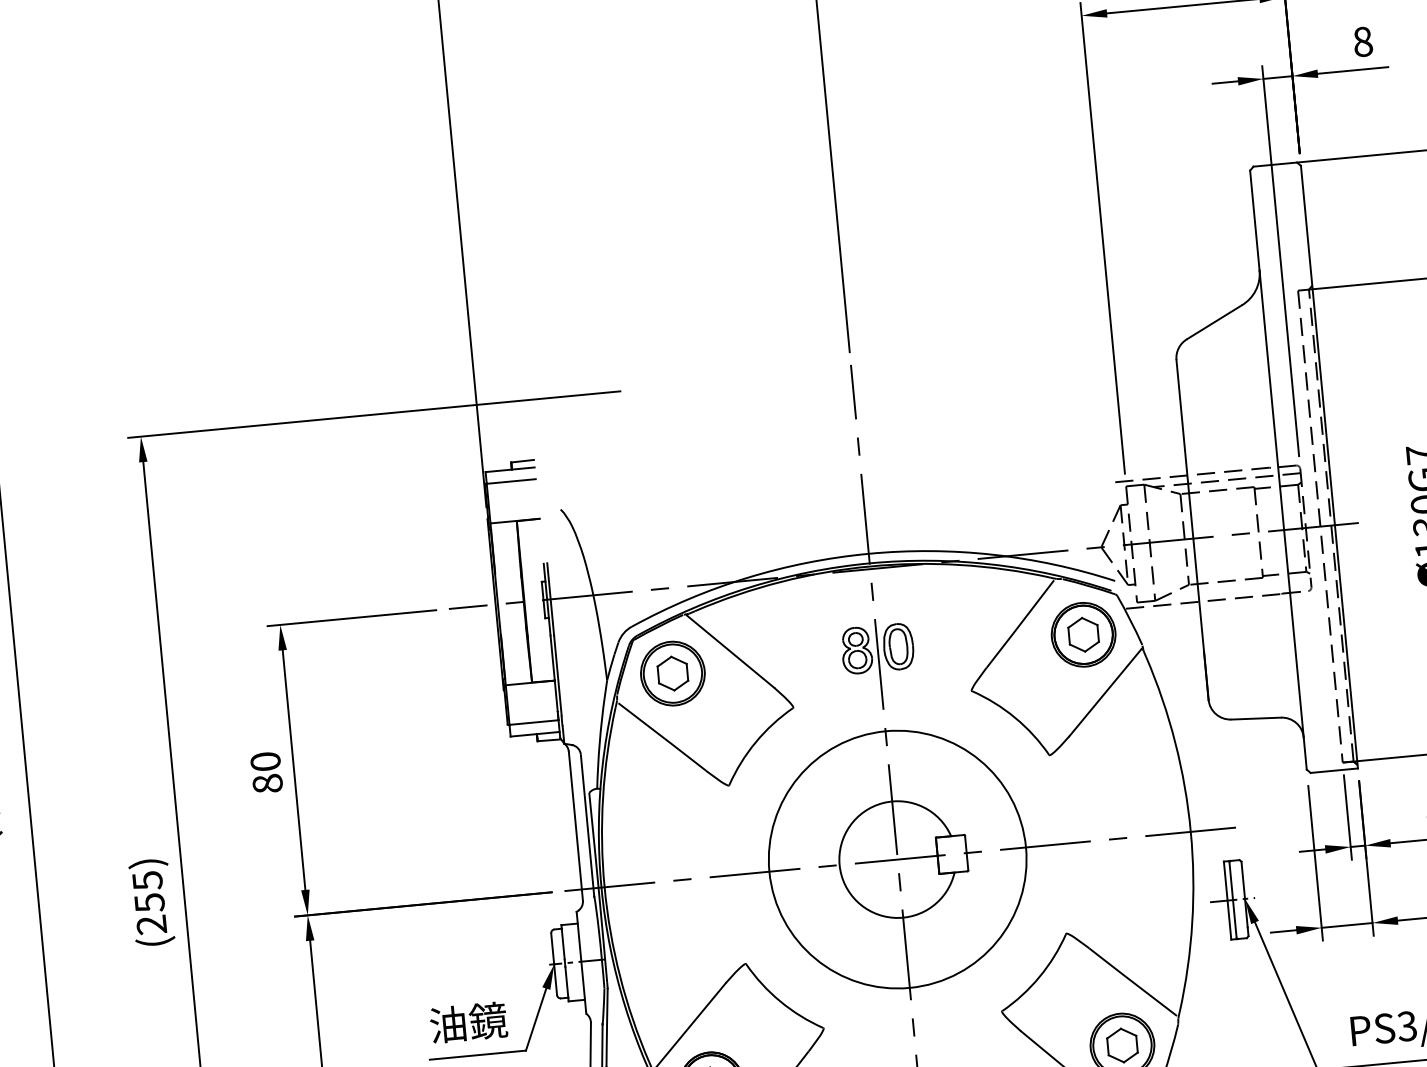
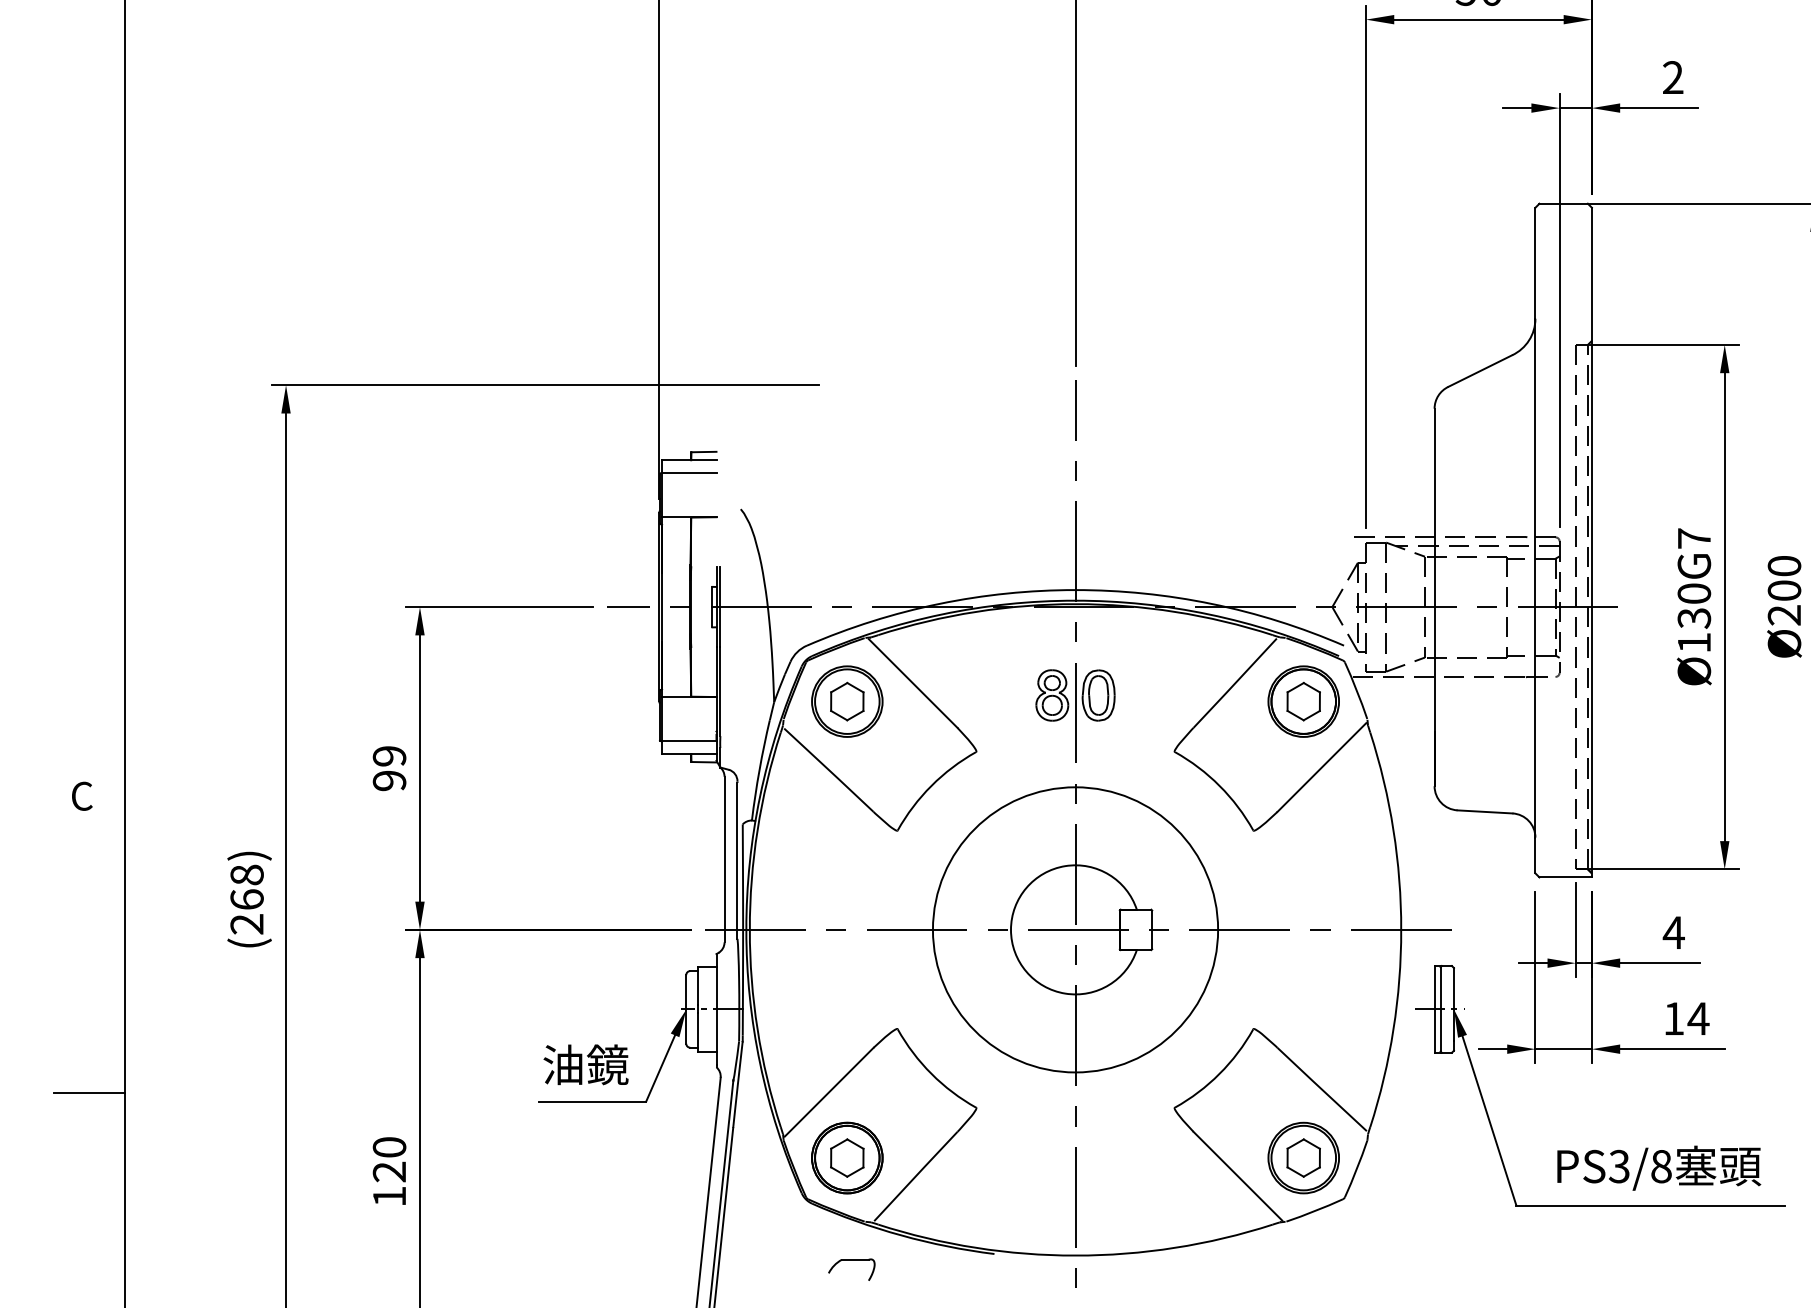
text: (1363, 41) -> (1673, 77), 8 -> 2
text: (266, 772) -> (389, 768), 80 -> 99
text: (148, 891) -> (246, 887), (255) -> (268)

